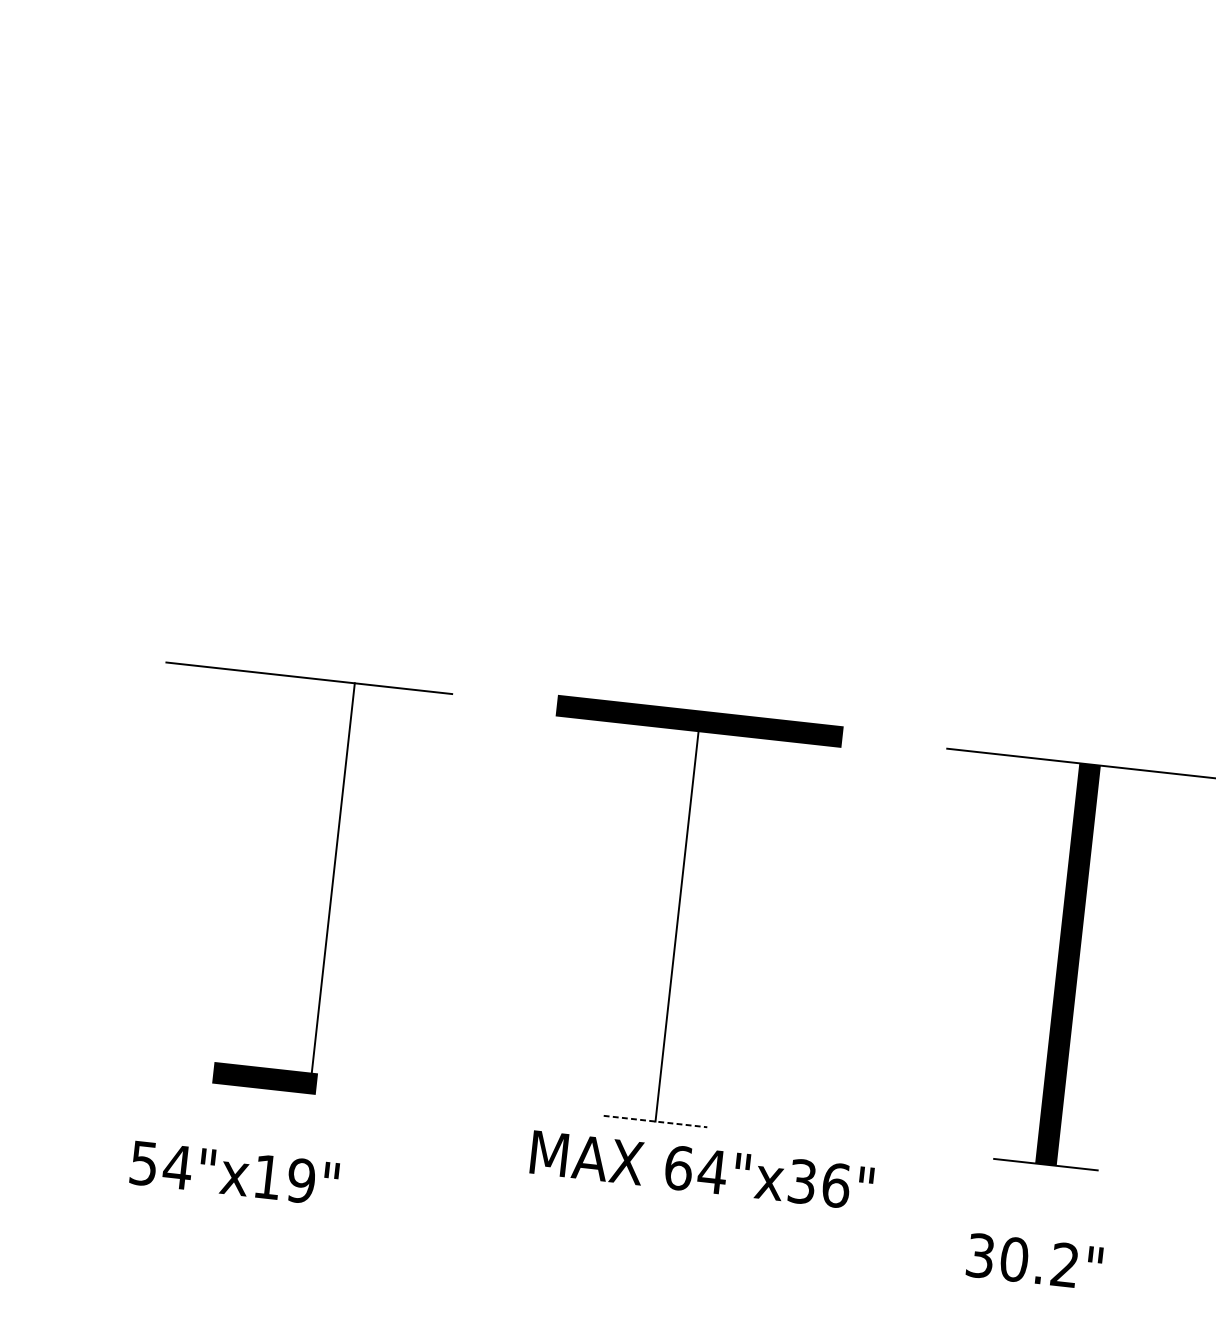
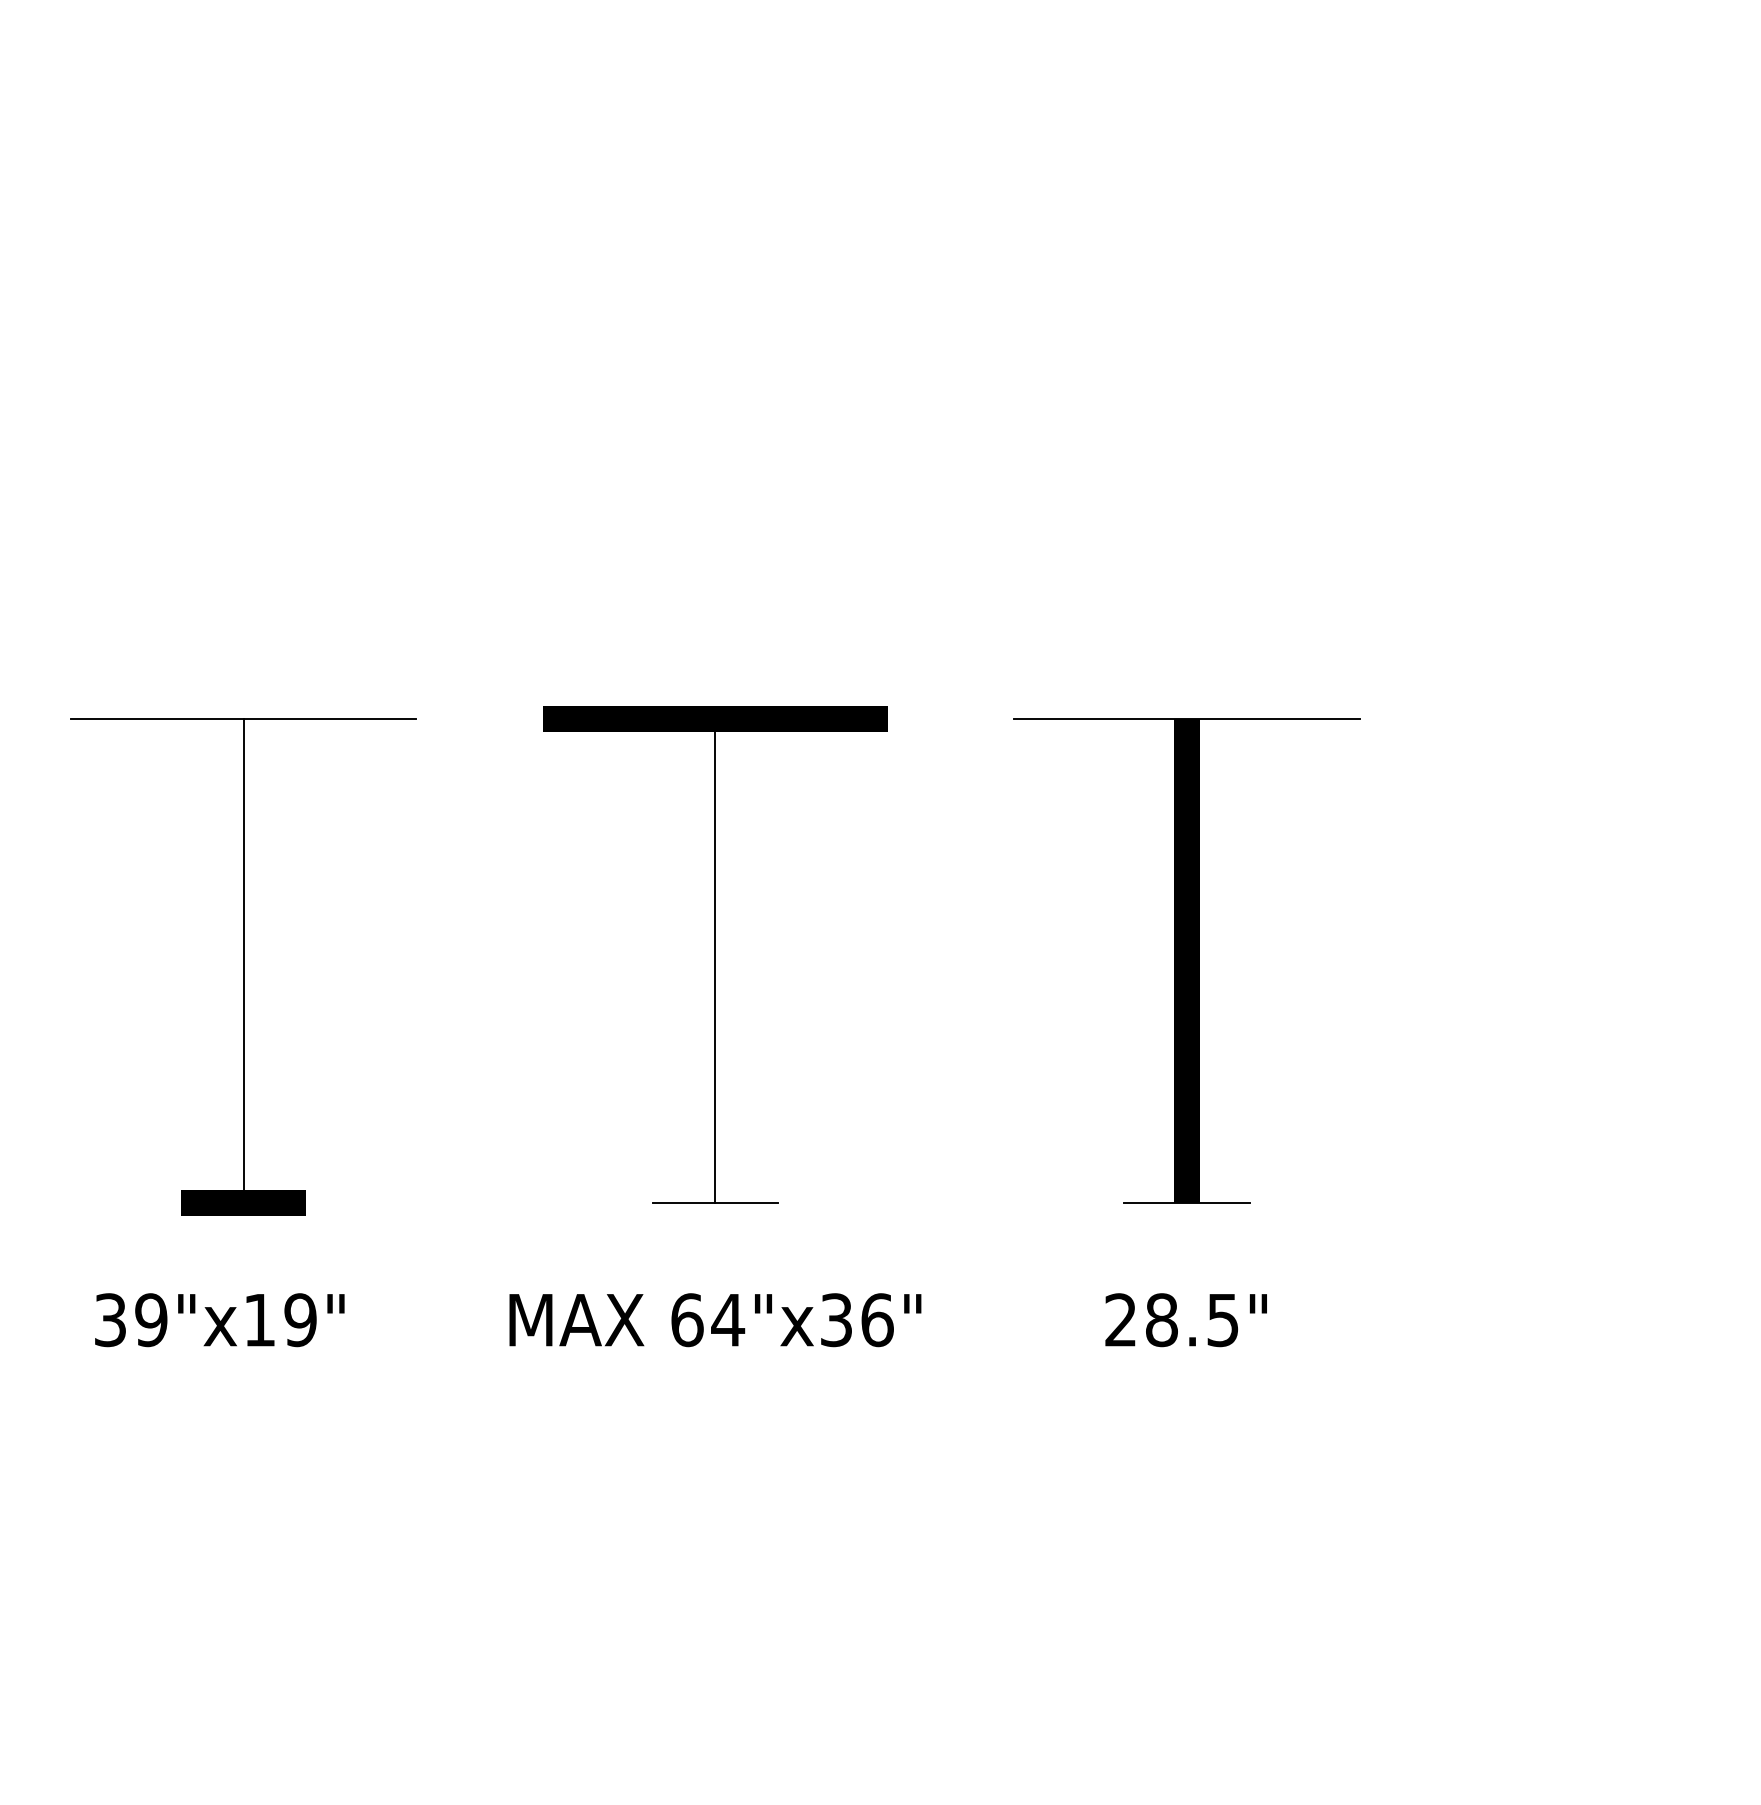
line: (332, 882) -> (243, 960), moved
line: (655, 1121) -> (715, 1202), dashed -> solid
text: (161, 1165) -> (131, 1320), 54"x19" -> 39"x19"
text: (702, 1170) -> (715, 1320), moved
text: (1022, 1260) -> (1171, 1320), 30.2" -> 28.5"

